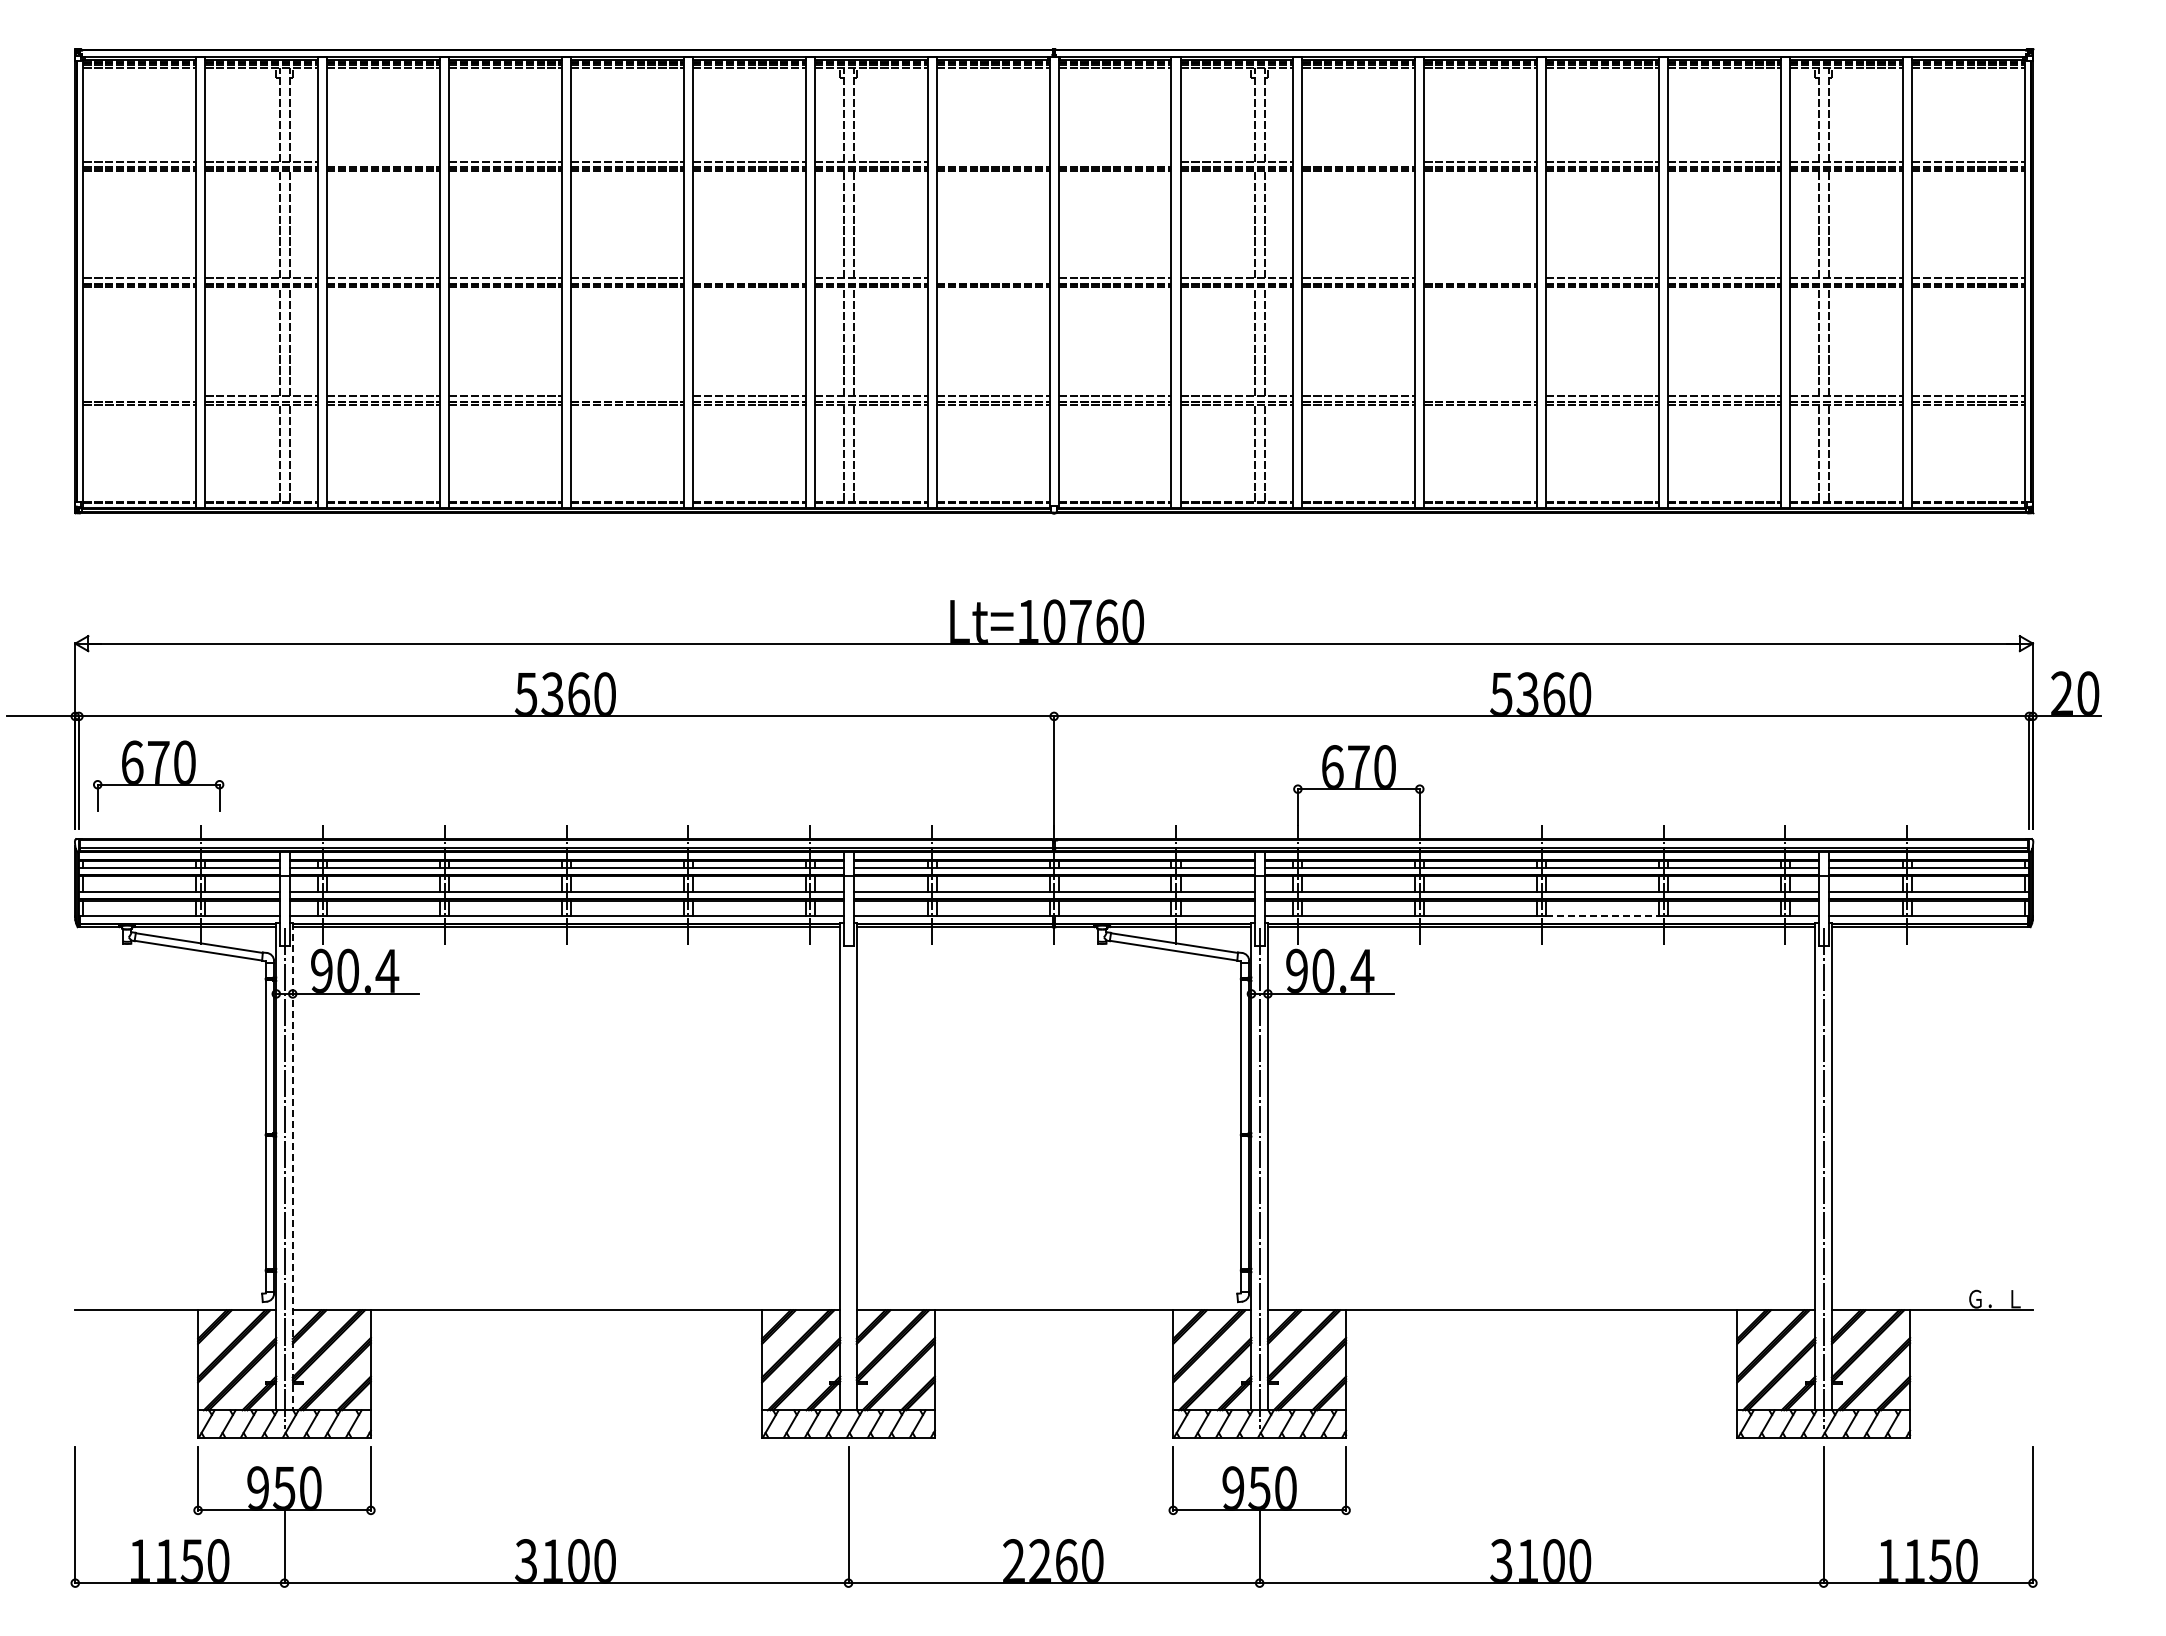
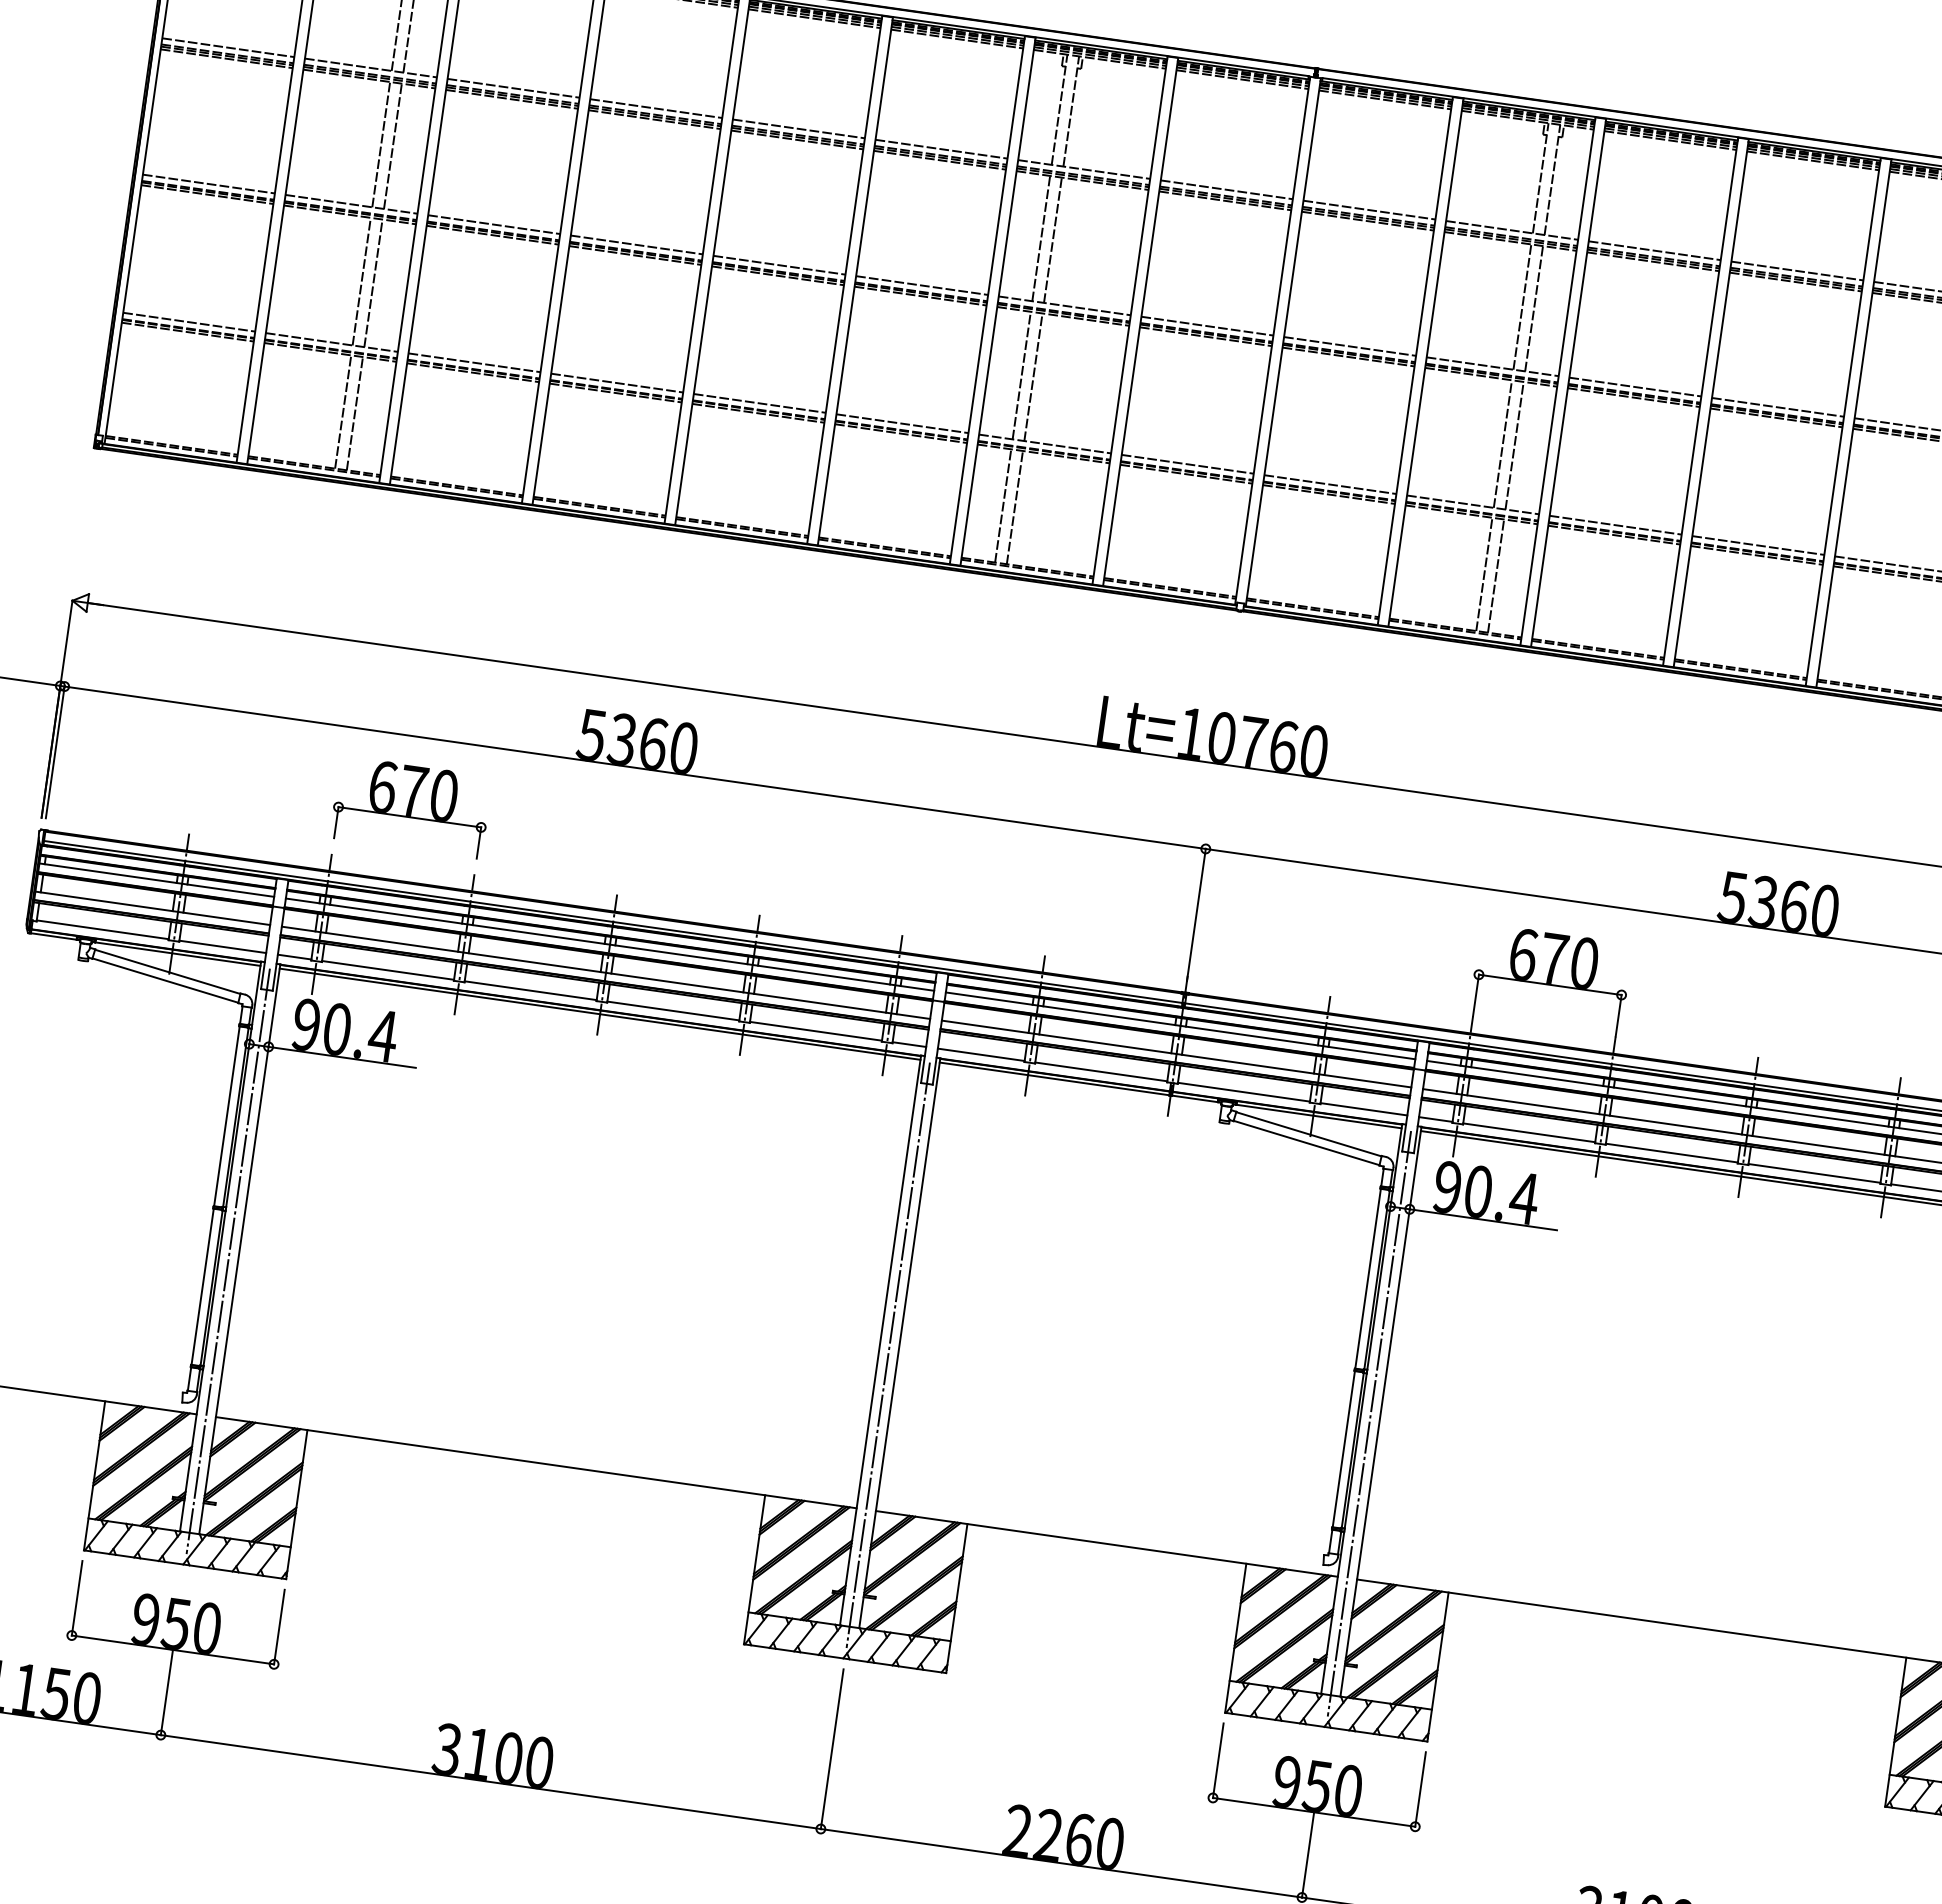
line: (383, 161) -> (513, 87), added
line: (992, 161) -> (1226, 189), added
line: (1114, 161) -> (1368, 209), added
line: (1358, 161) -> (1654, 250), added
line: (748, 278) -> (921, 285), added
line: (992, 278) -> (1206, 326), added
line: (1480, 278) -> (1777, 407), added
line: (139, 396) -> (188, 322), added
line: (627, 396) -> (759, 403), added
line: (1480, 396) -> (1758, 545), added
part: (158, 775) -> (411, 806), moved
line: (1603, 915) -> (1815, 1173), dashed -> solid
line: (292, 1167) -> (239, 1249), dashed -> solid
line: (848, 1178) -> (888, 1355), added

